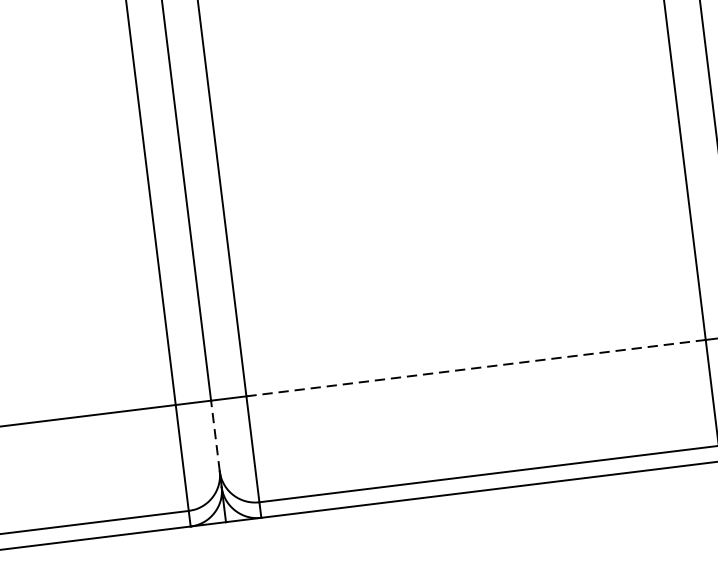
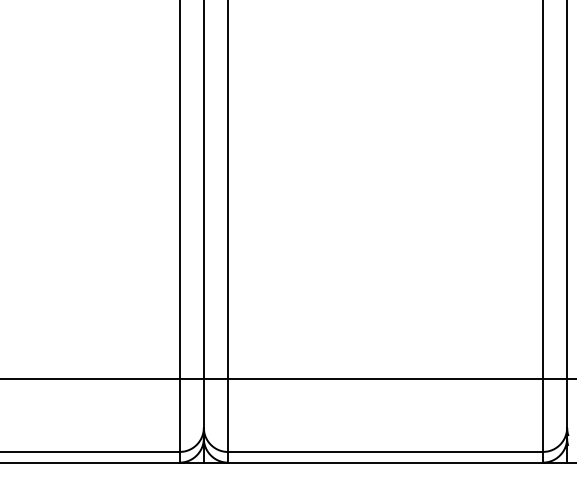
line: (476, 368) -> (385, 379), dashed -> solid
line: (214, 435) -> (203, 403), dashed -> solid

